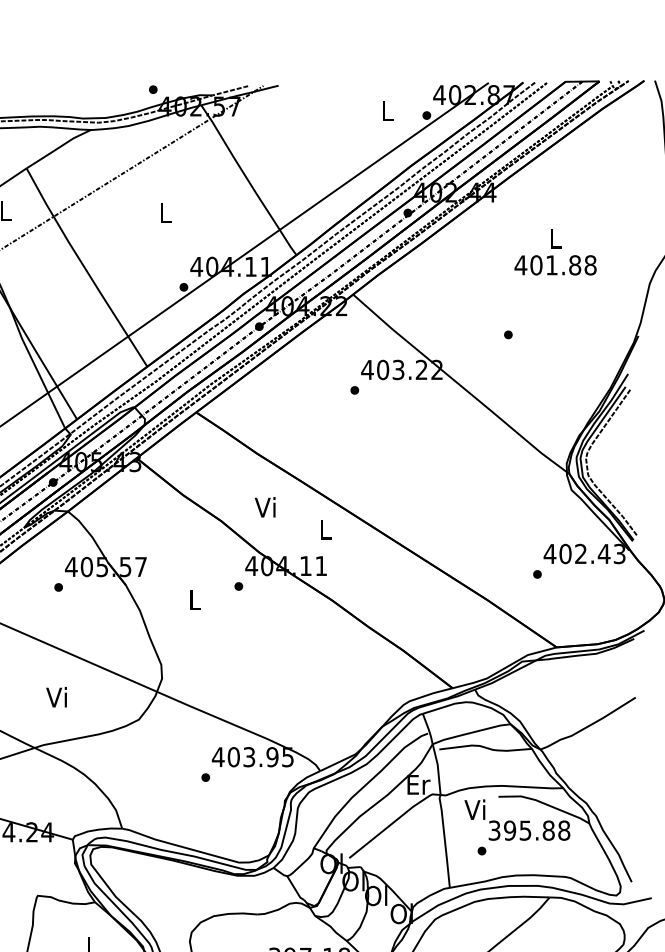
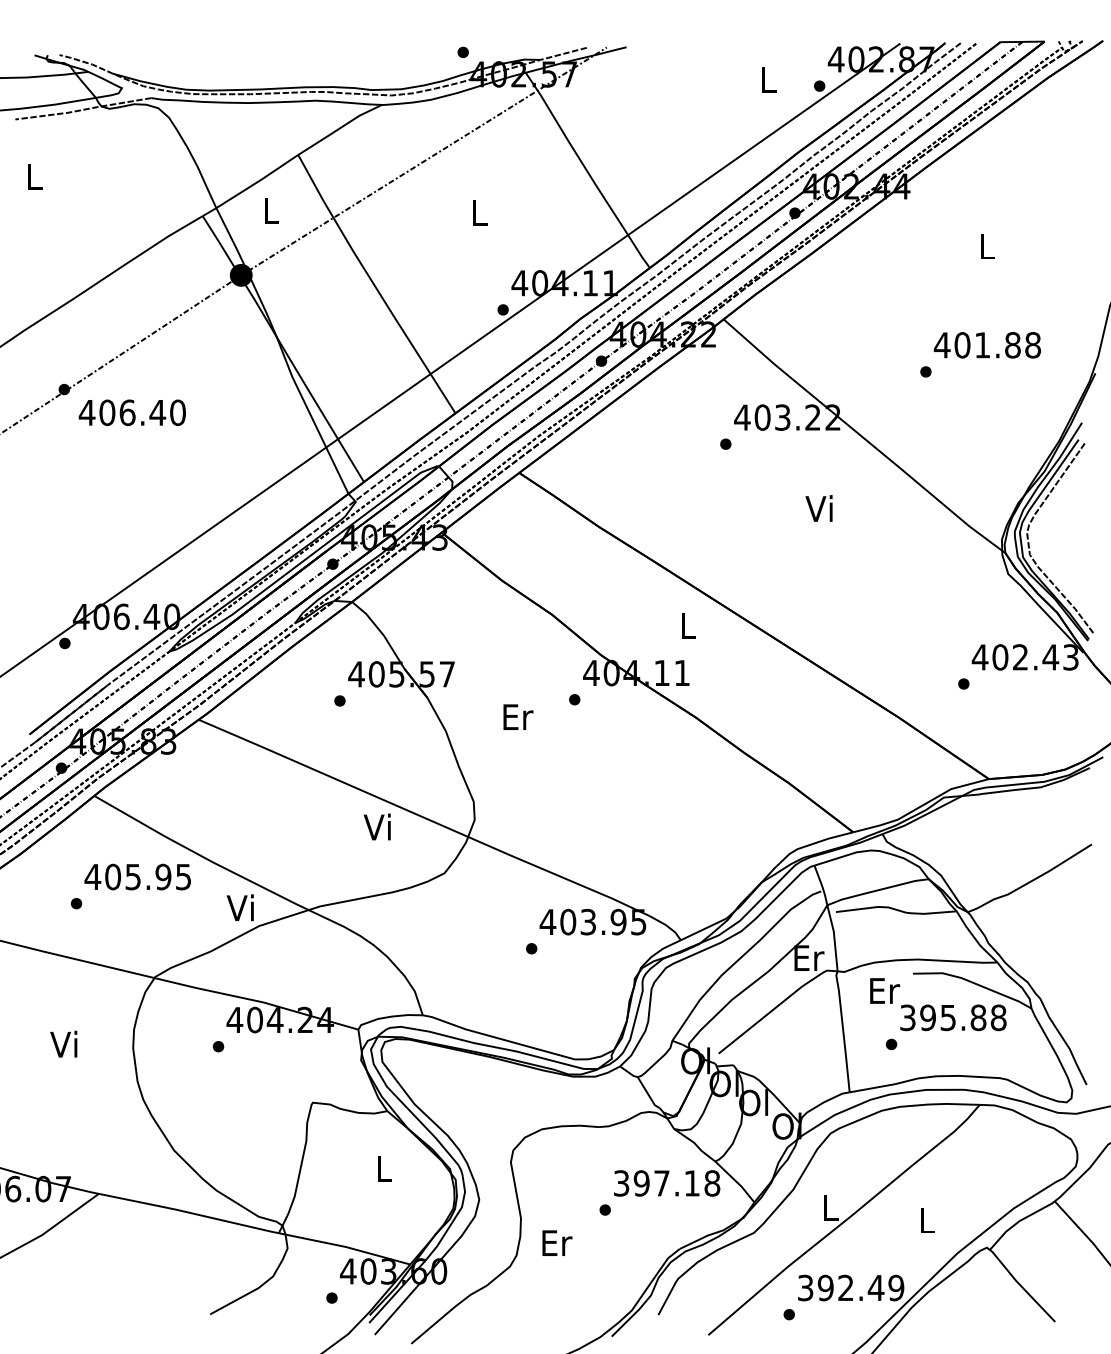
text: (554, 265) -> (986, 345), moved
text: (264, 507) -> (818, 508), moved
text: (195, 599) -> (518, 716), L -> Er
text: (55, 696) -> (376, 826), moved
text: (476, 809) -> (884, 990), Vi -> Er

